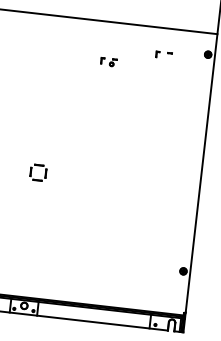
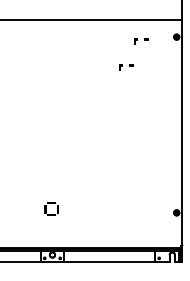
part: (108, 62) -> (97, 52), removed
part: (141, 85) -> (126, 67), added
part: (38, 171) -> (51, 208), moved

